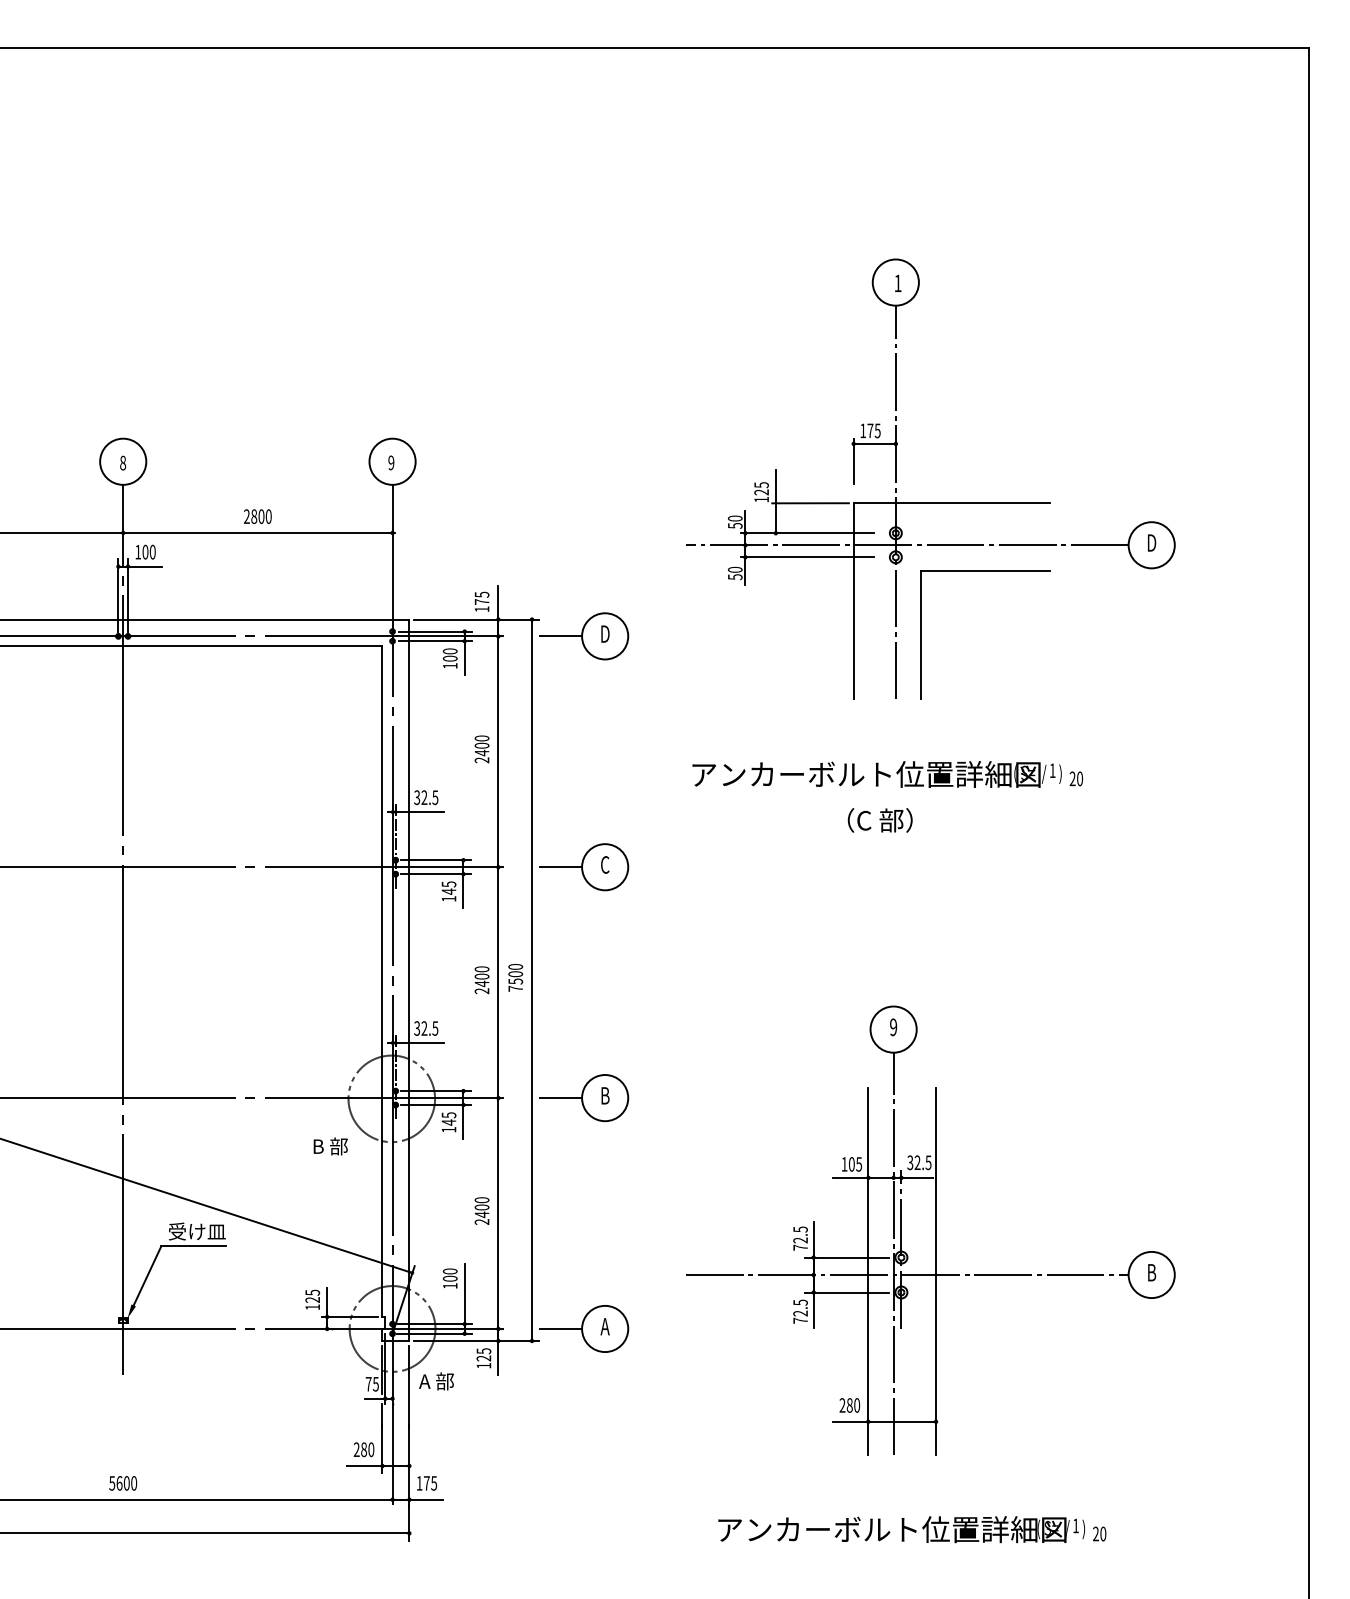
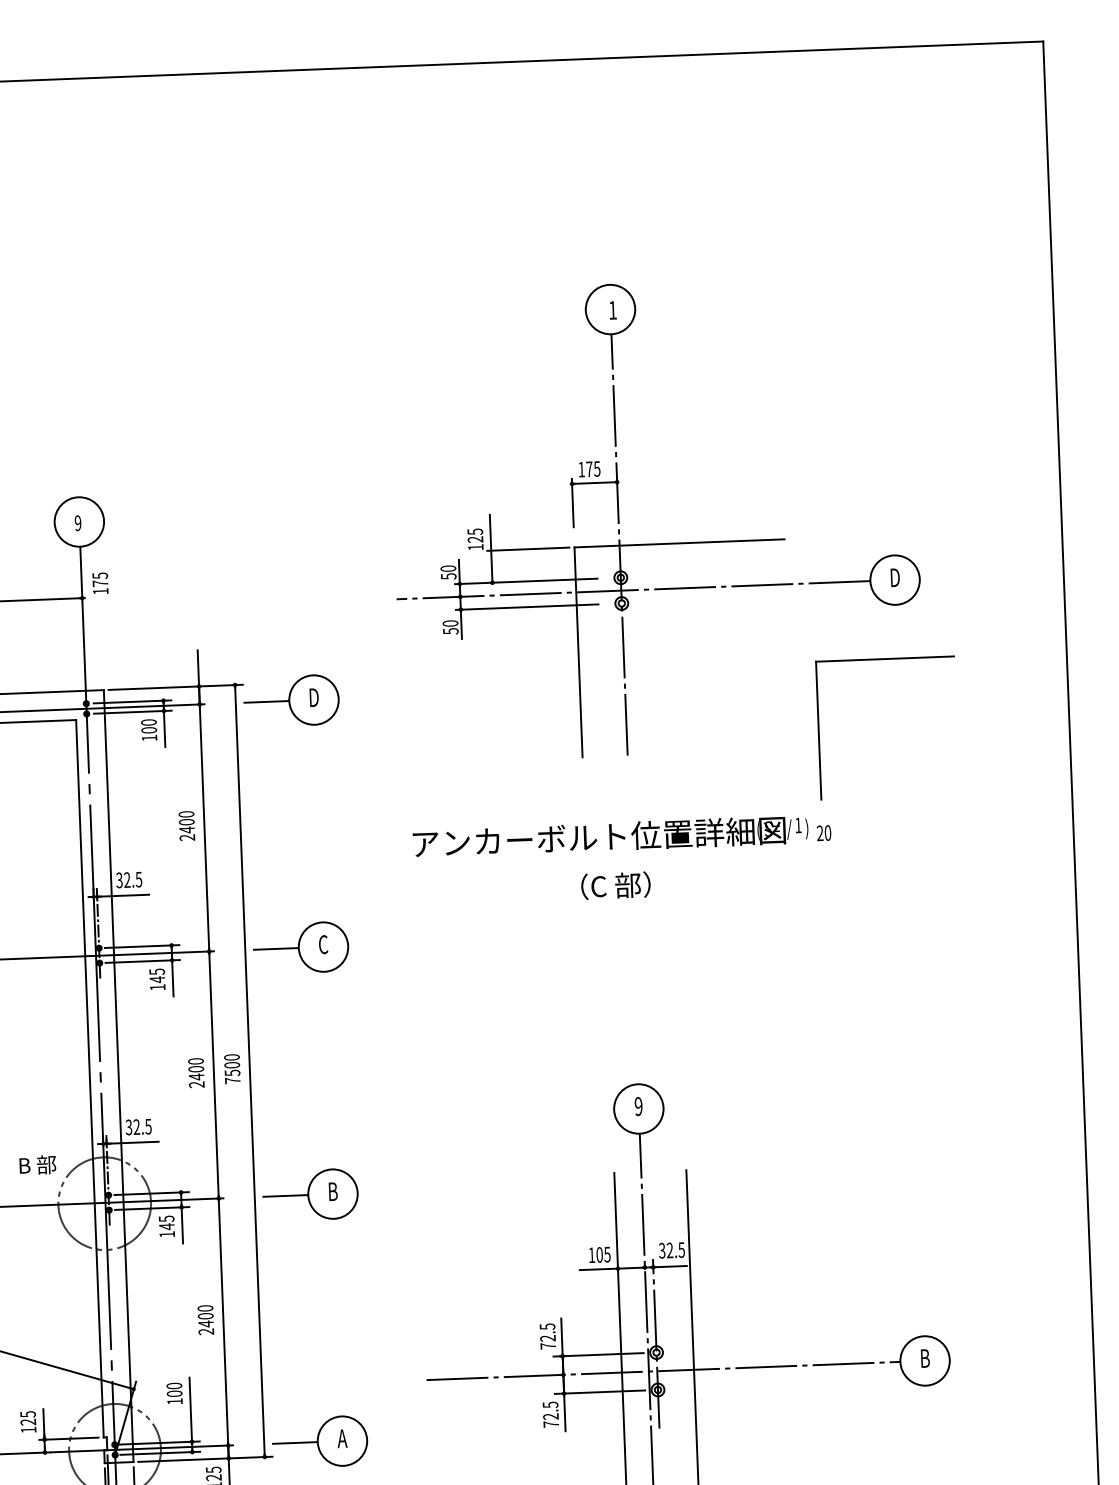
part: (985, 571) -> (885, 660), moved
text: (481, 601) -> (99, 583), moved
text: (330, 1146) -> (37, 1165), moved

